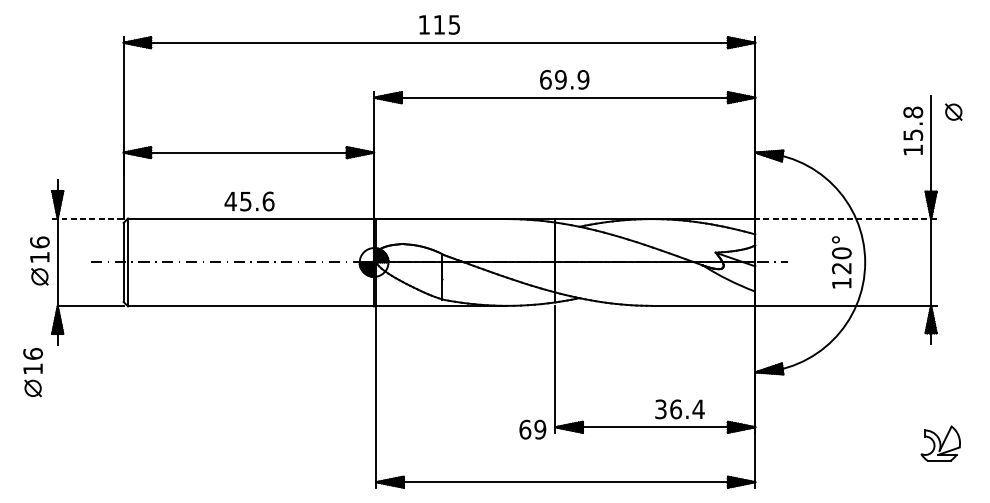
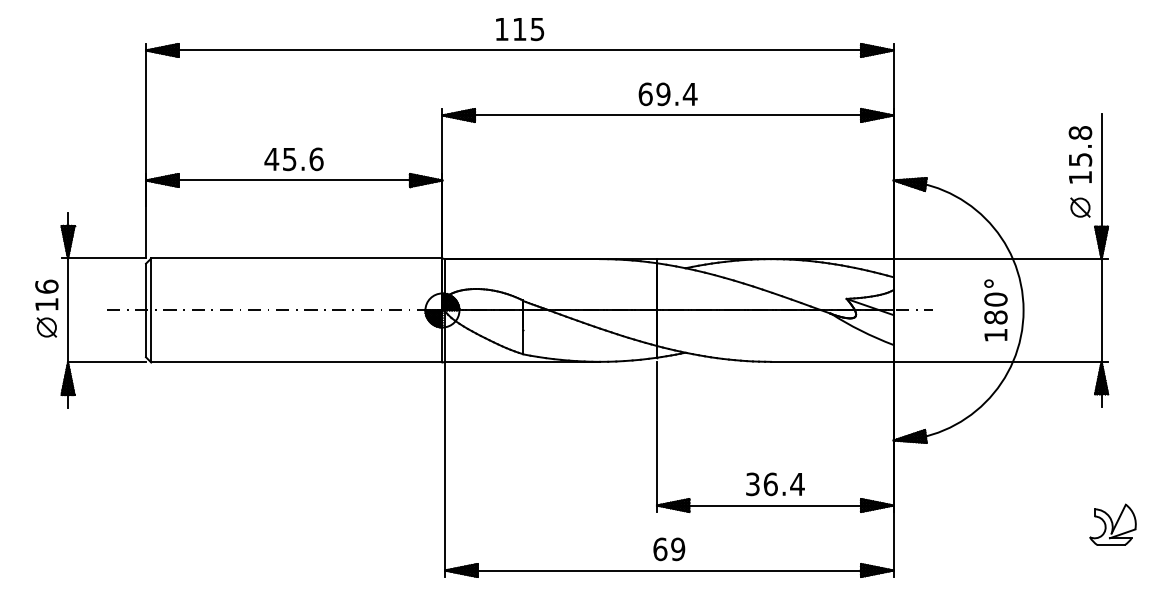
text: (582, 79) -> (689, 94), 69.9 -> 69.4
part: (953, 112) -> (1080, 207), moved
text: (249, 201) -> (293, 159), moved
line: (88, 218) -> (104, 258), dashed -> solid
line: (845, 219) -> (1000, 259), dashed -> solid
text: (841, 268) -> (995, 317), 120° -> 180°
part: (32, 372) -> (38, 440), removed
text: (680, 409) -> (775, 484), moved
text: (533, 429) -> (669, 549), moved

